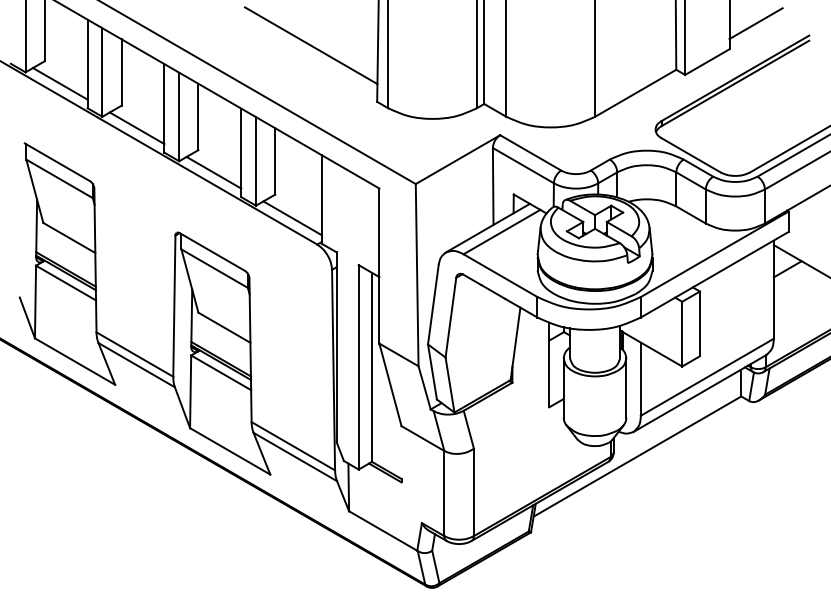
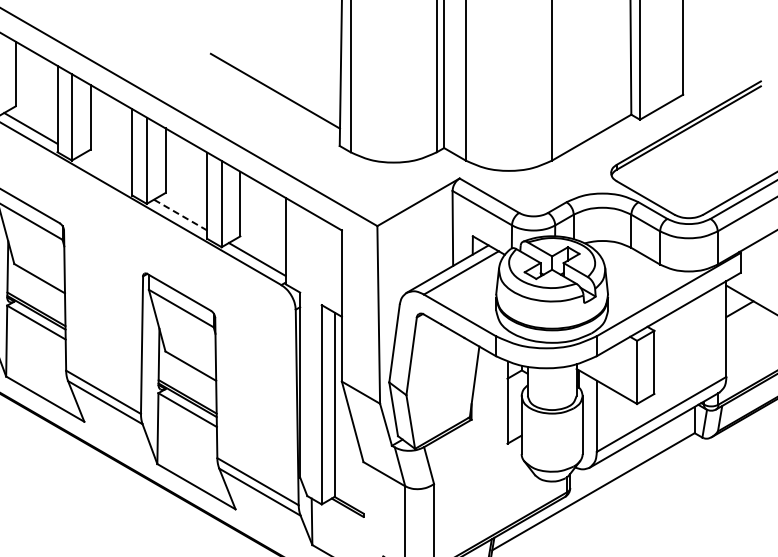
line: (755, 23) -> (708, 69), removed
line: (136, 128) -> (105, 171), removed
line: (213, 172) -> (180, 214), solid -> dashed

